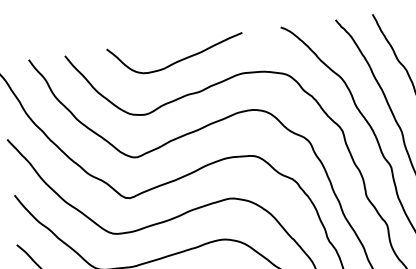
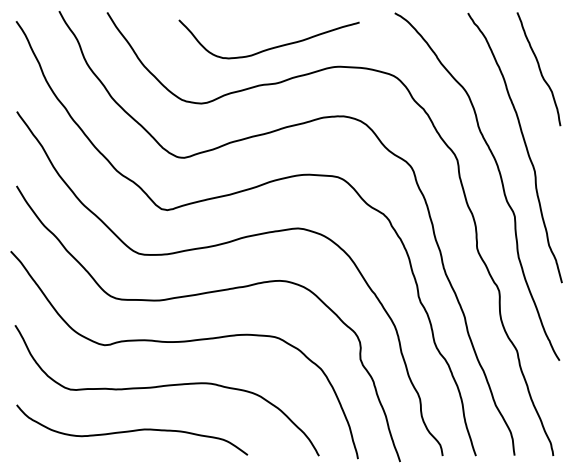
curve: (178, 60) -> (270, 47), moved

